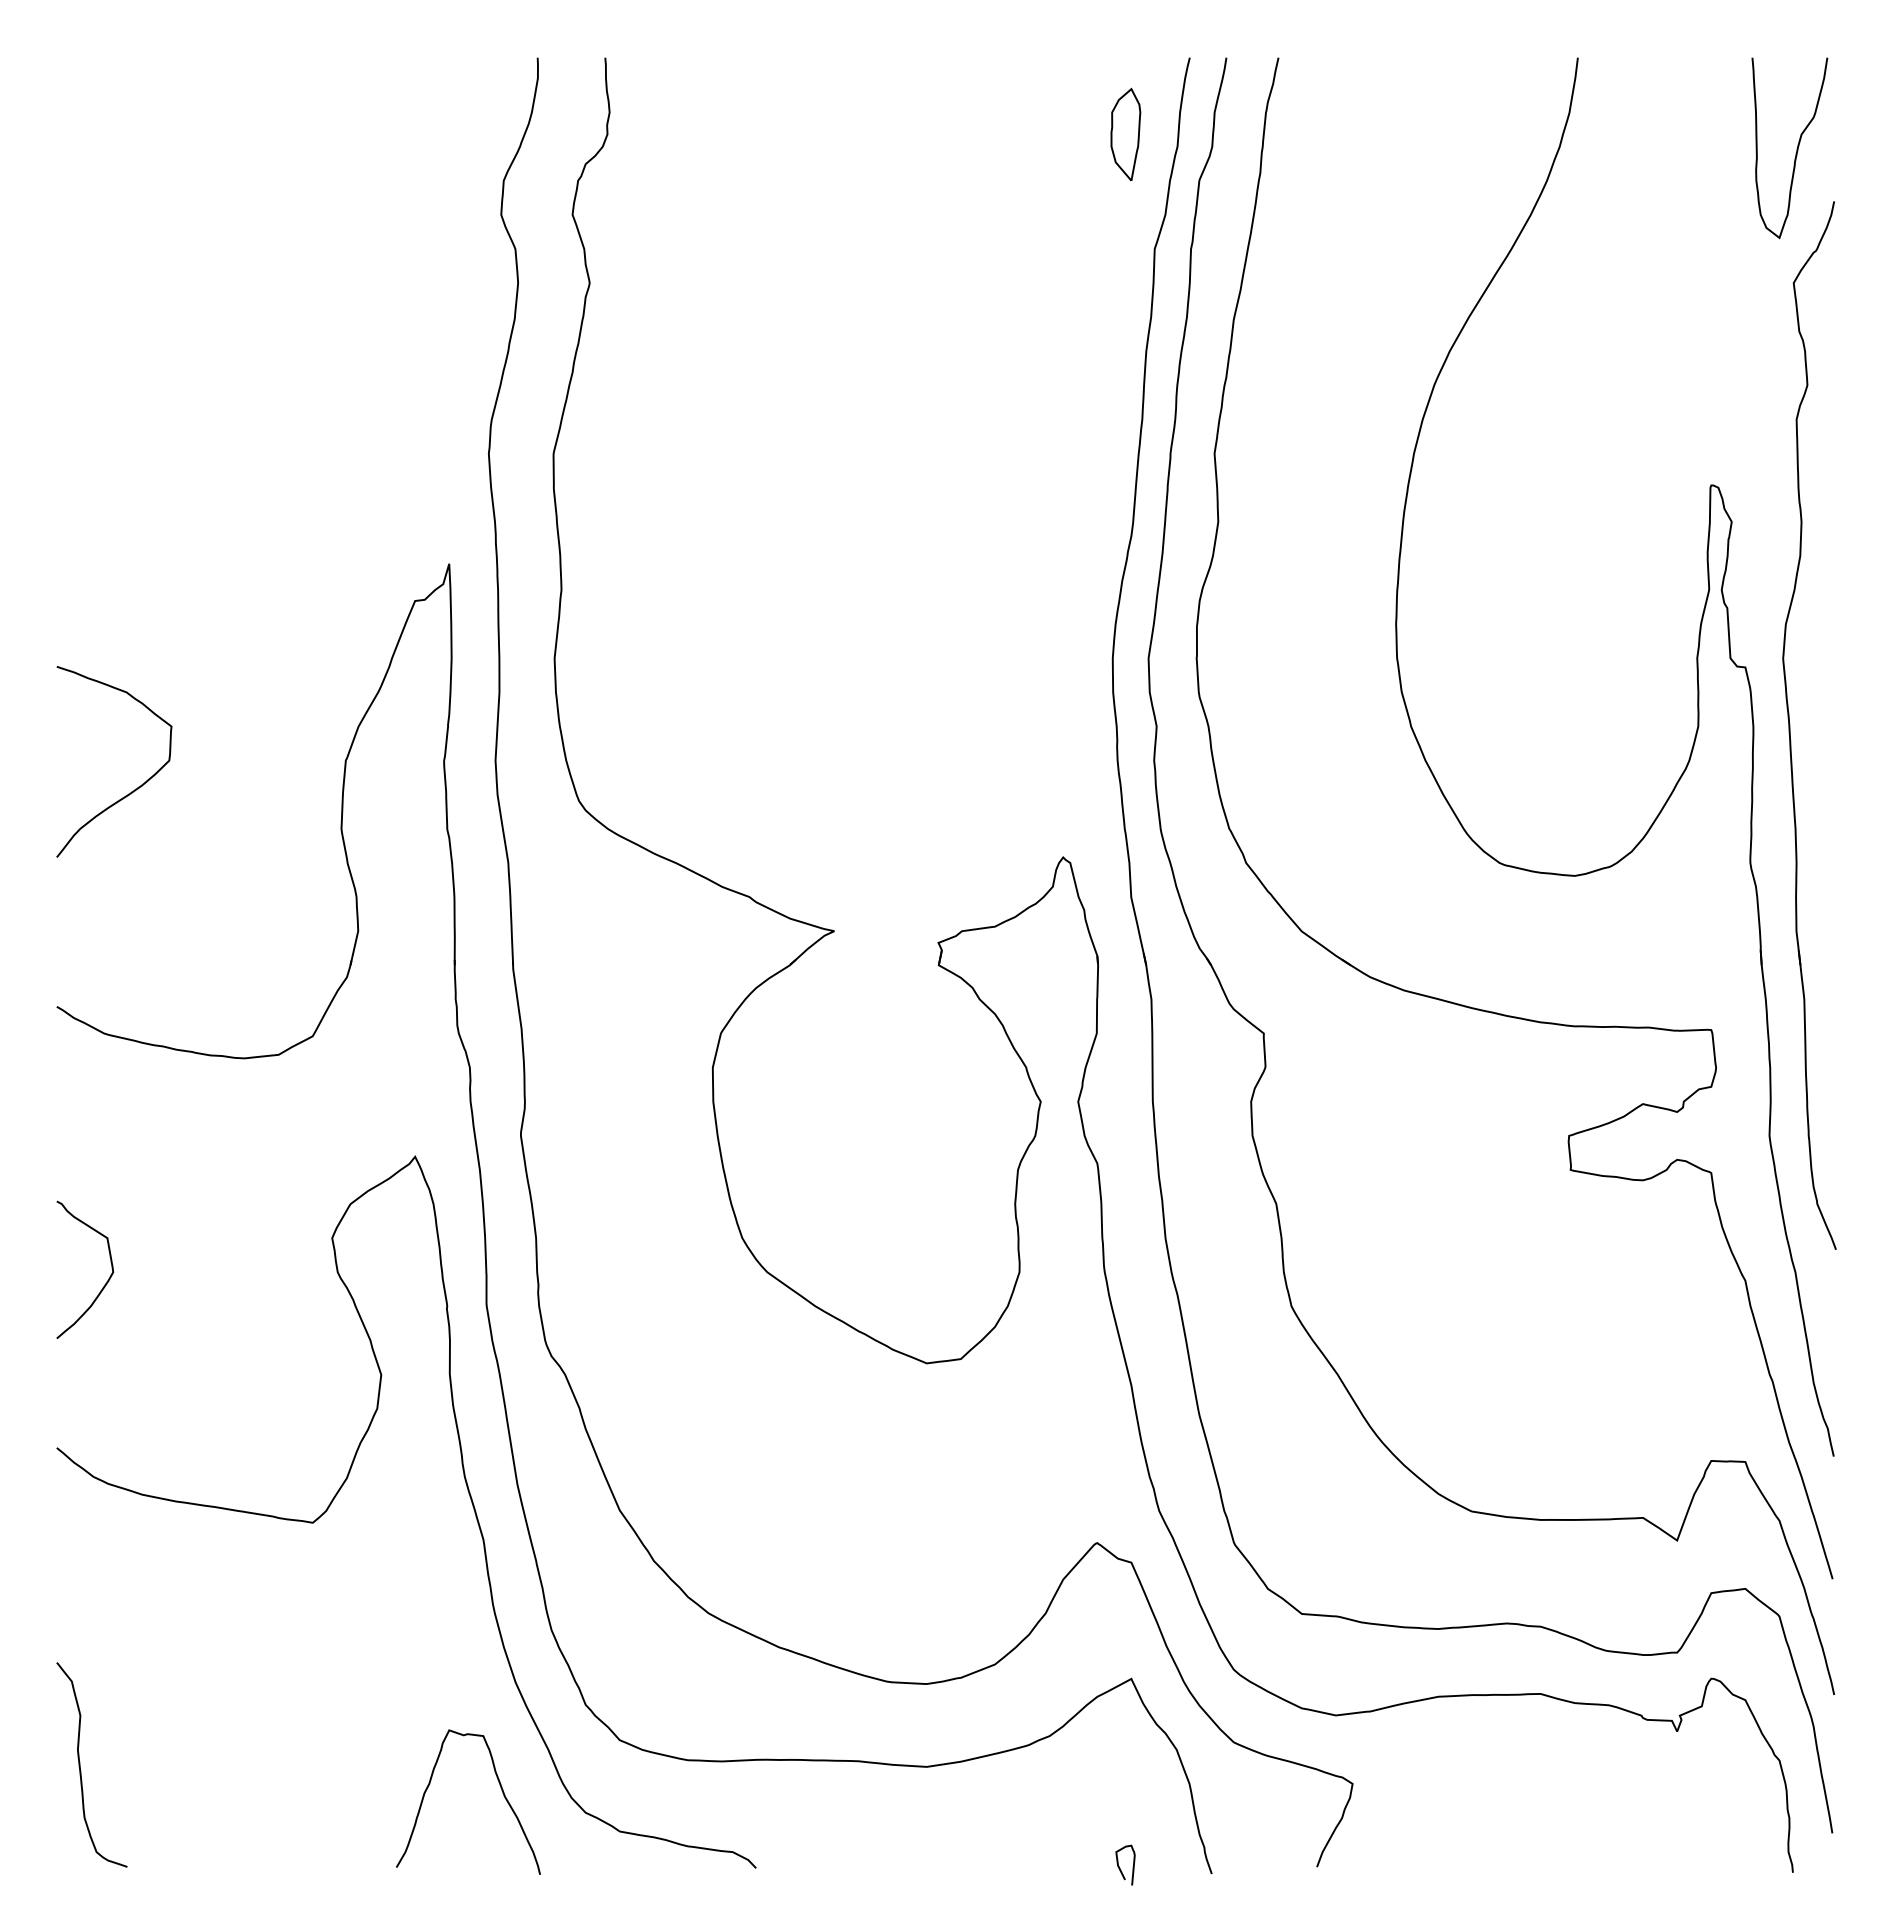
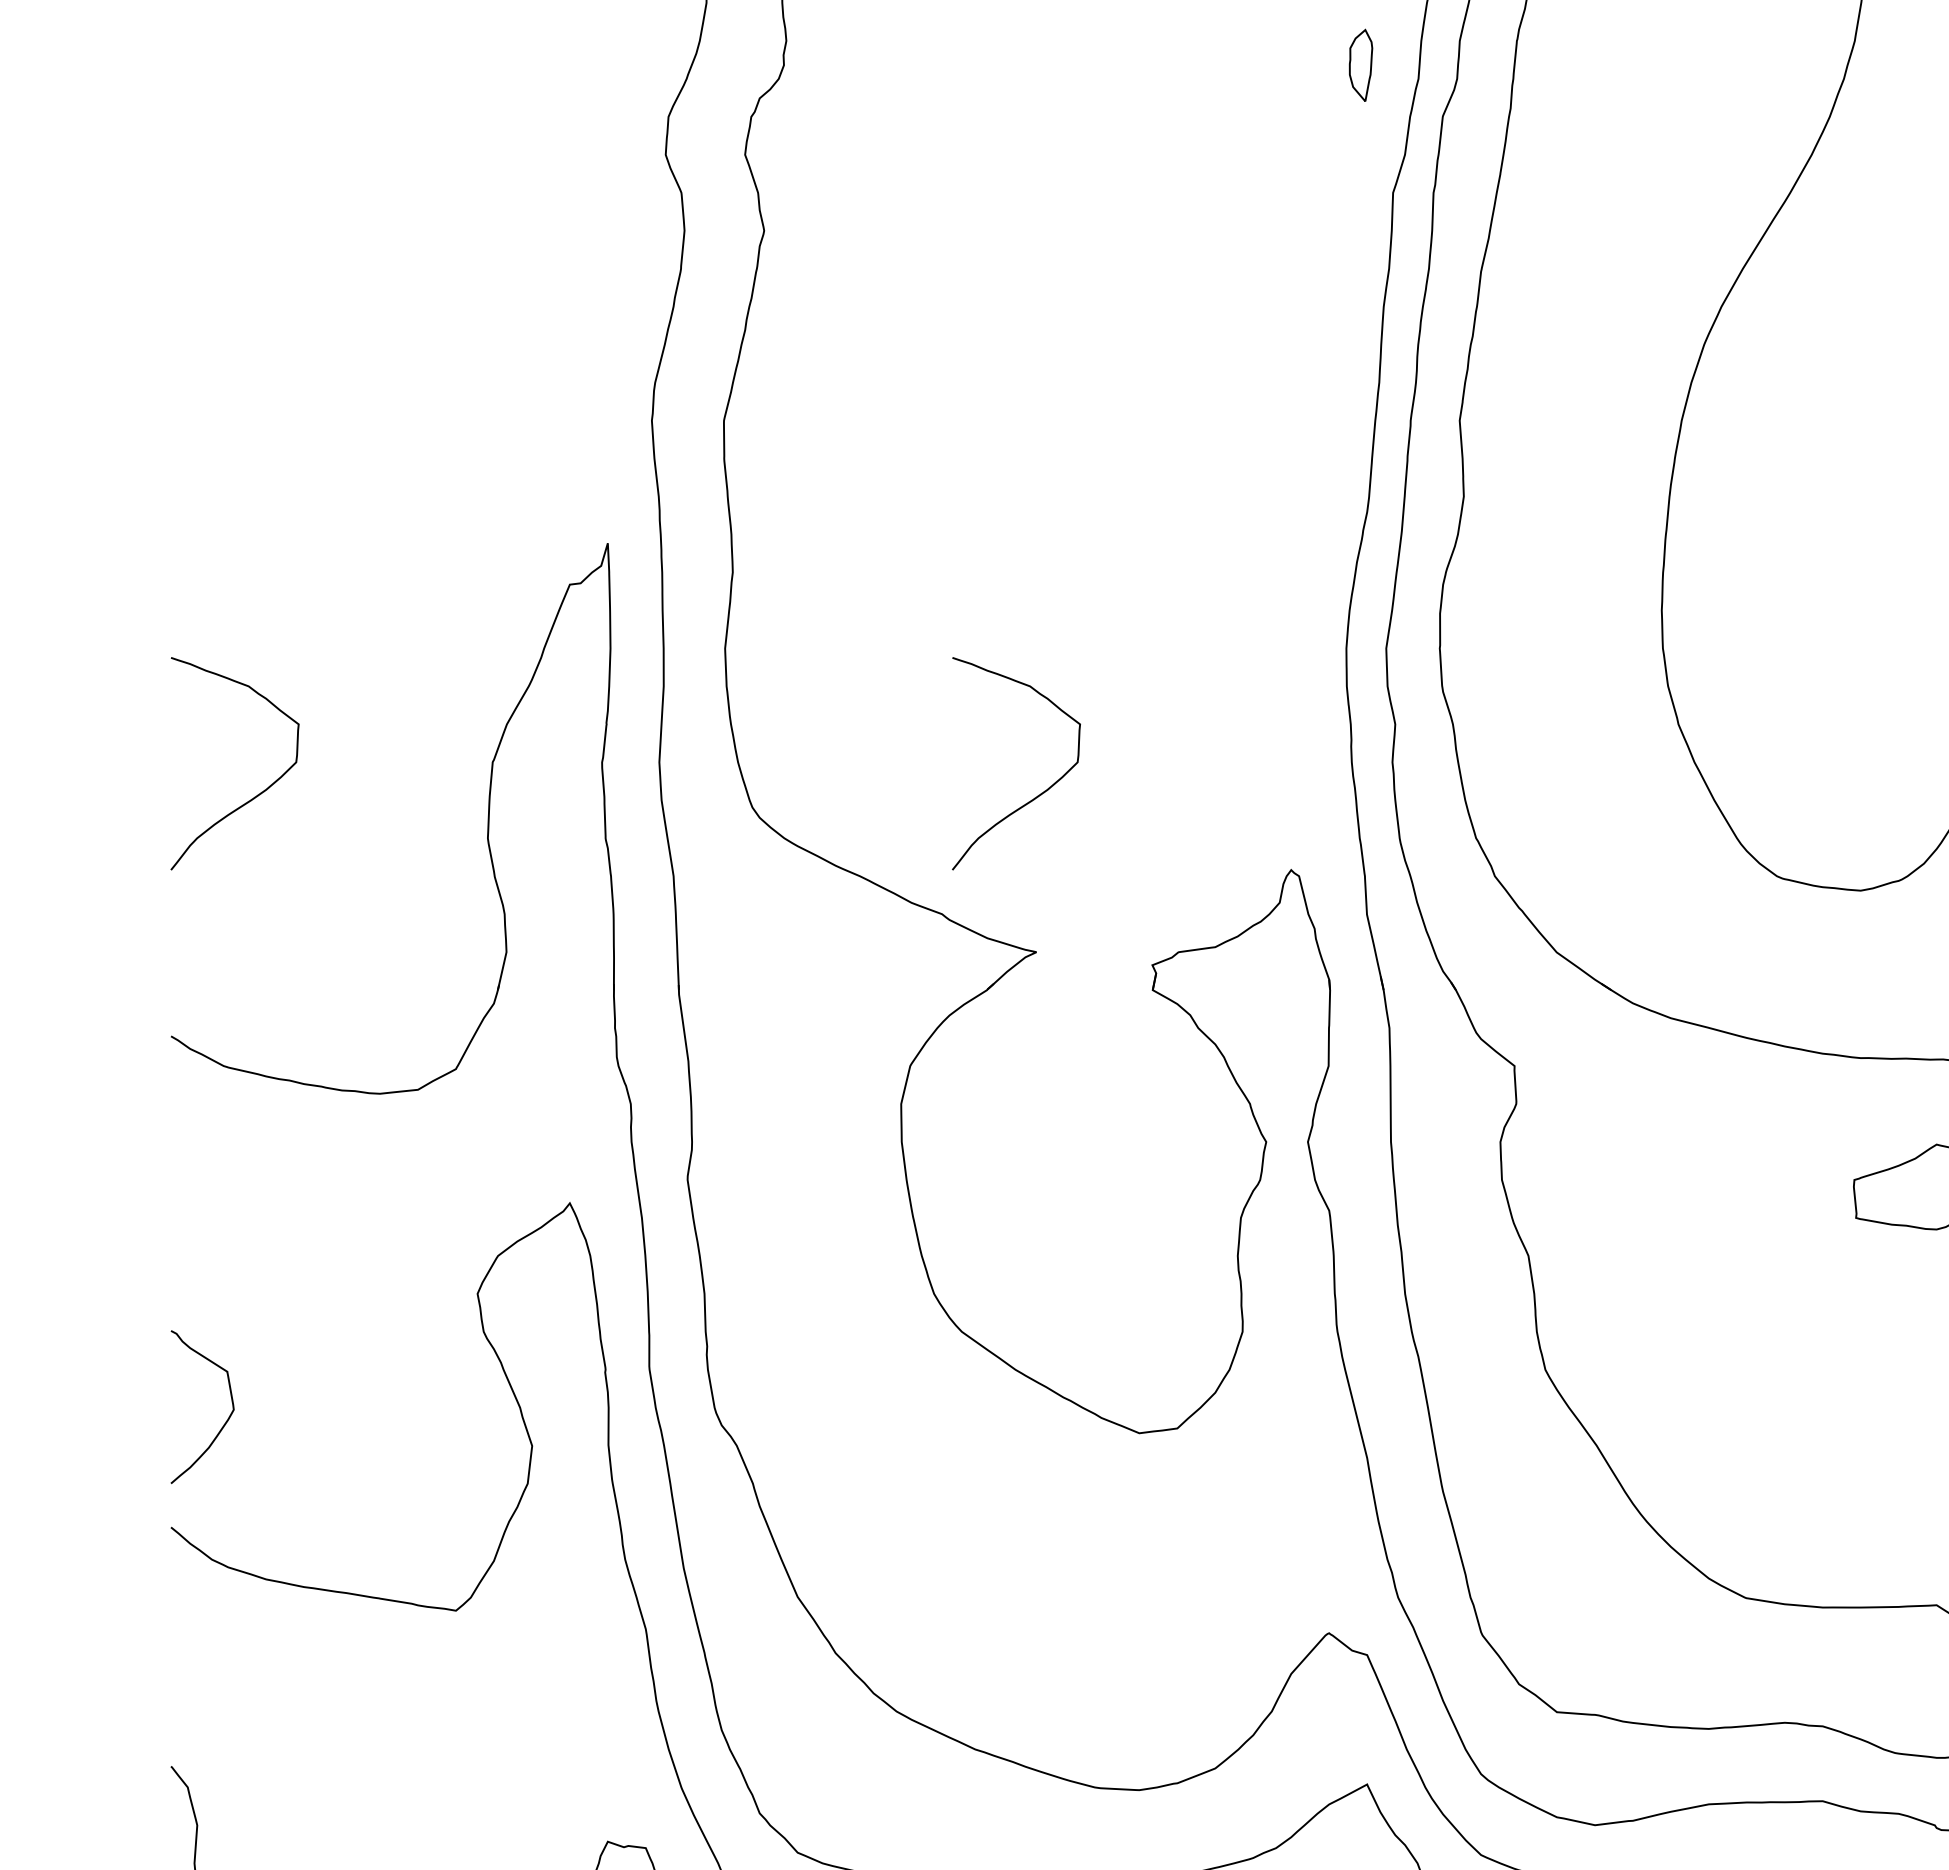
part: (1125, 134) -> (1360, 65), size x0.7
curve: (837, 788) -> (1040, 793), added
curve: (106, 1281) -> (226, 1420), moved

